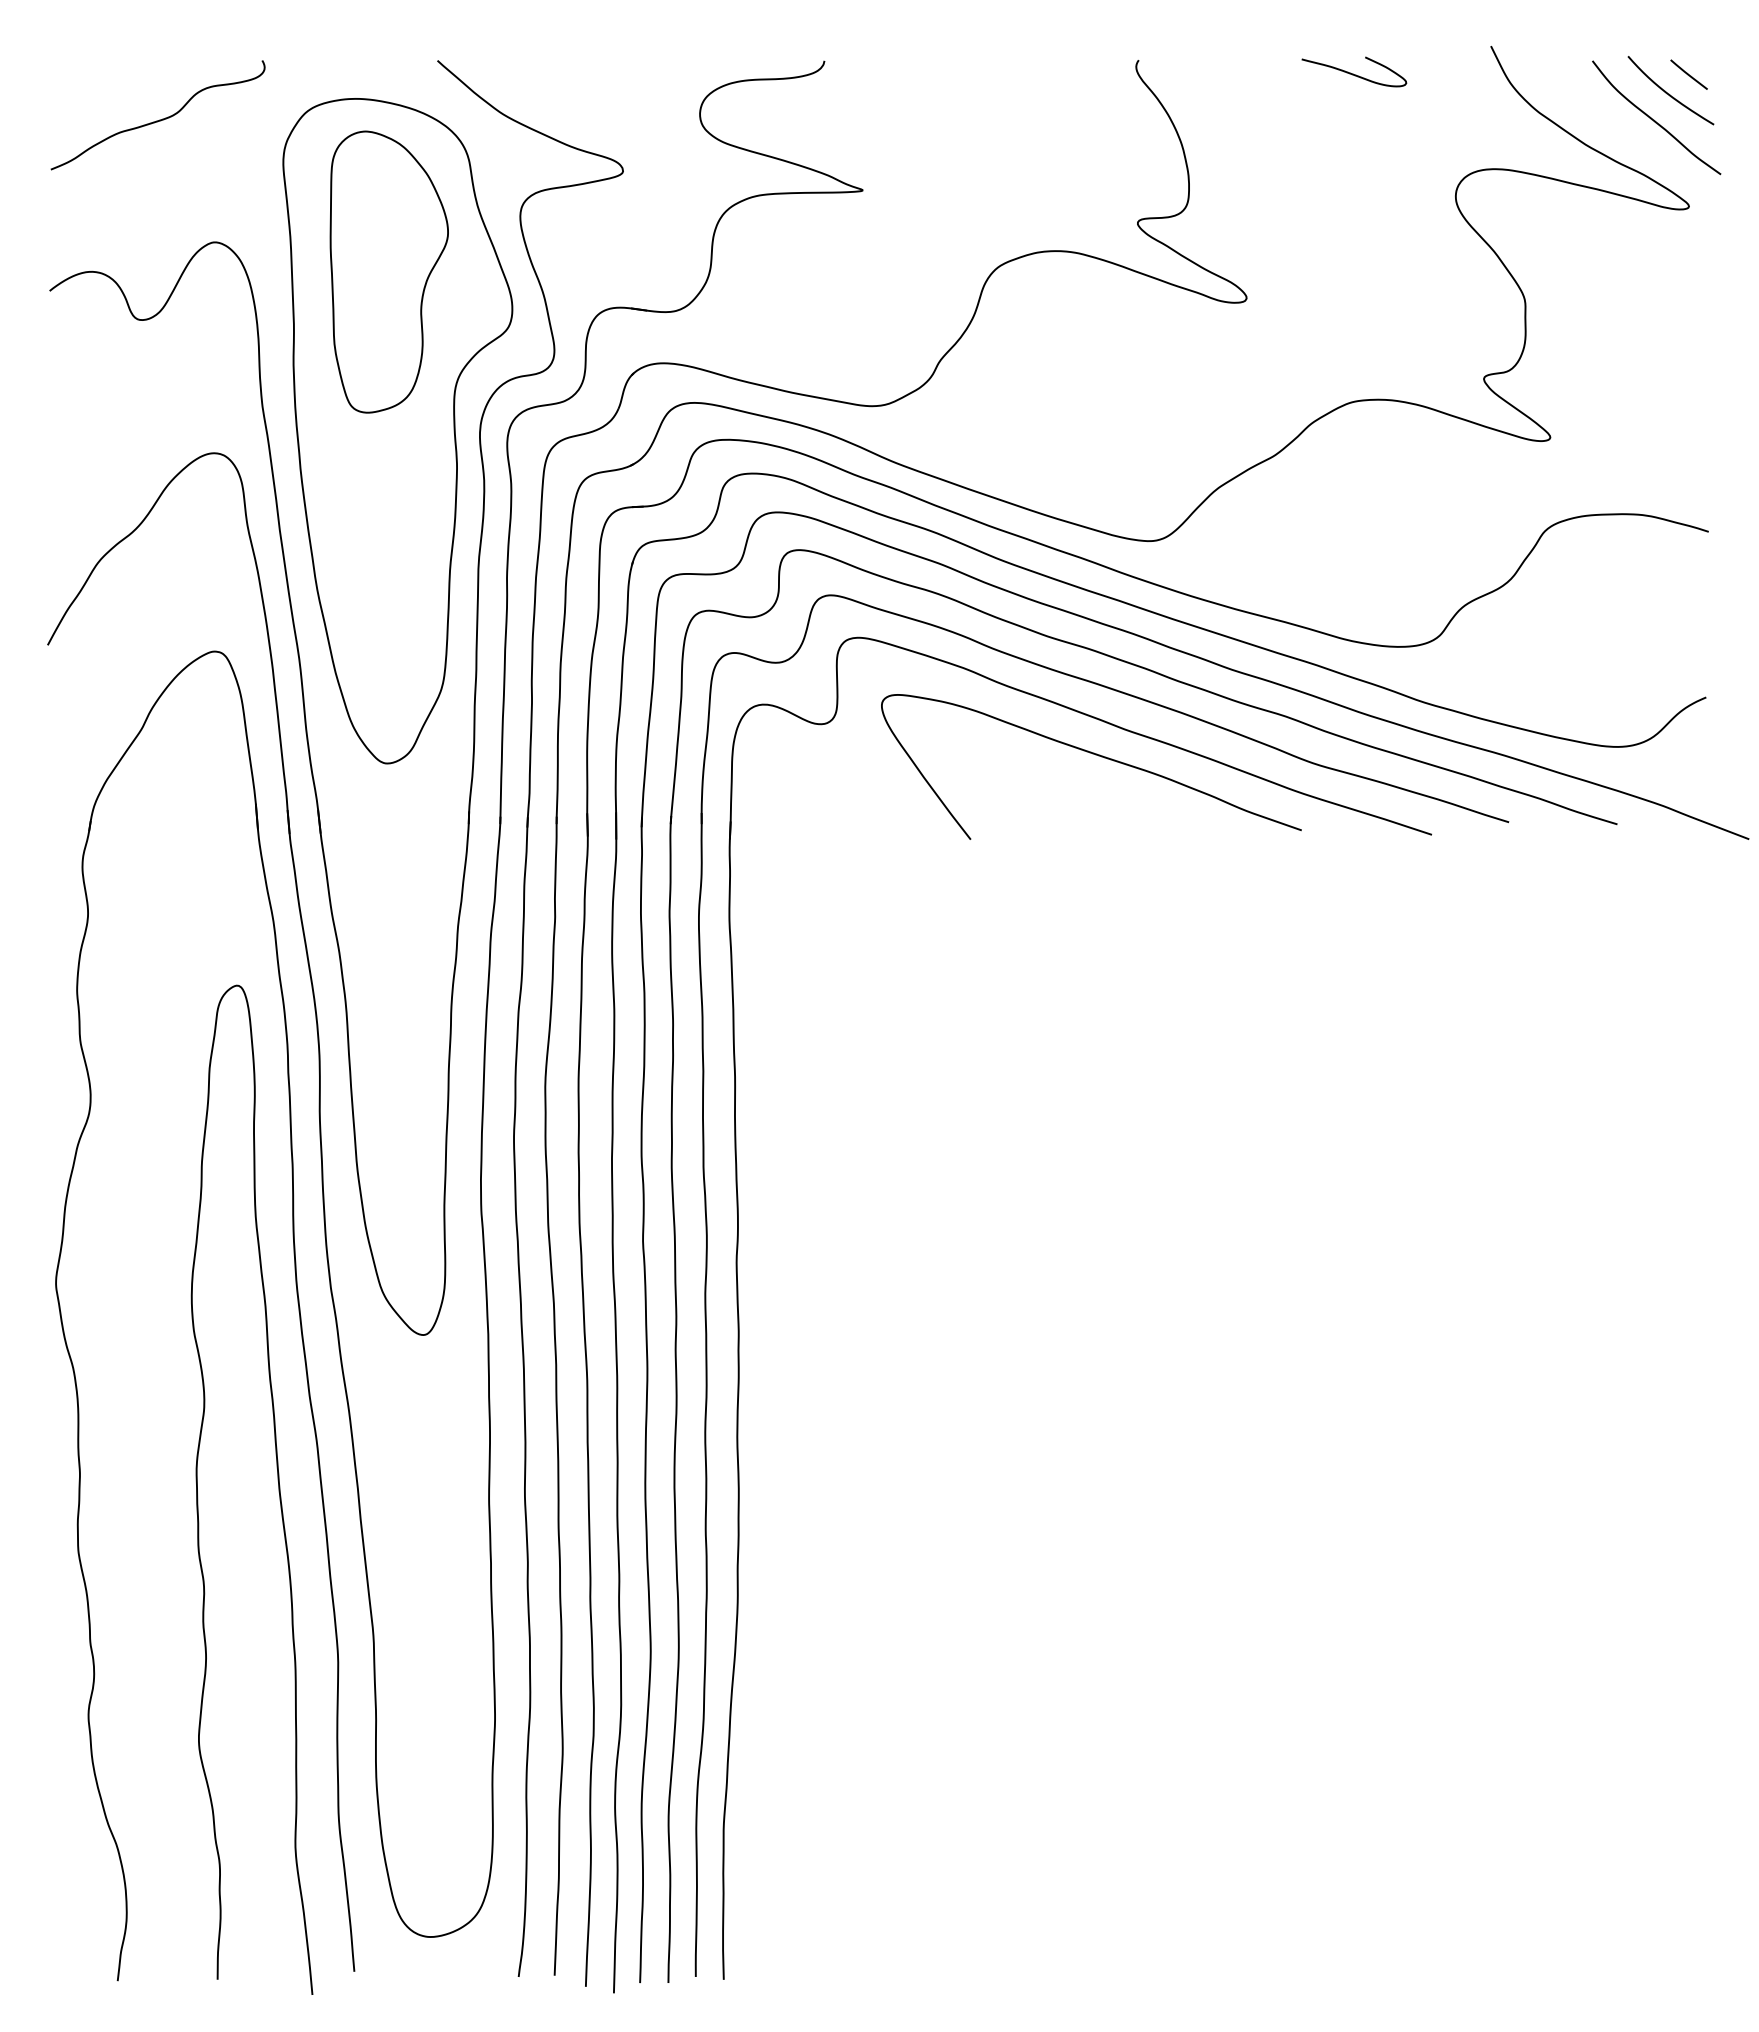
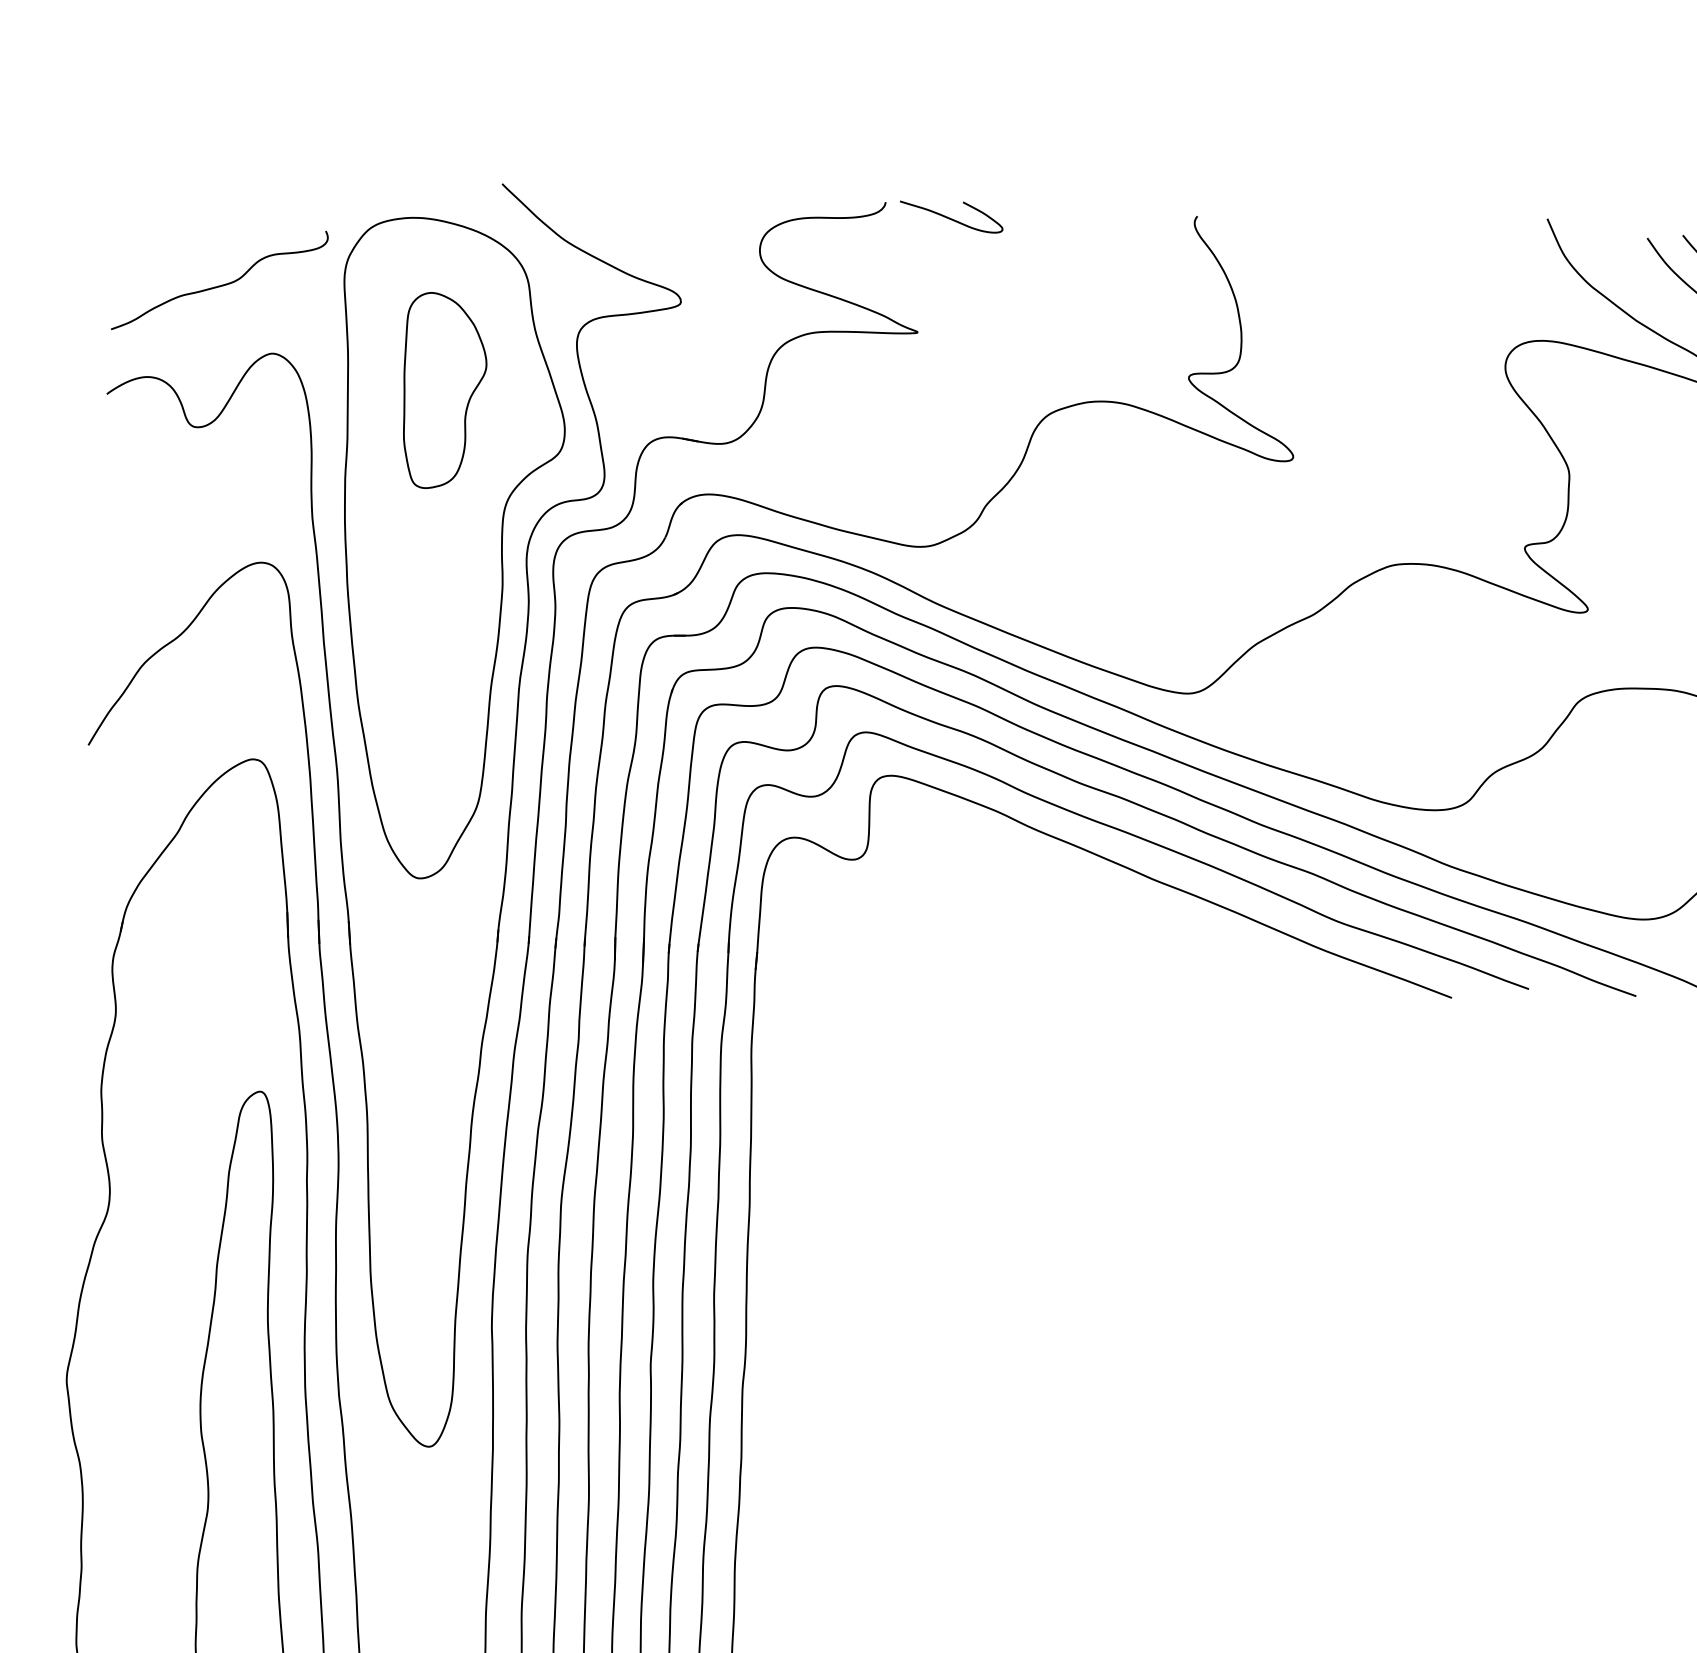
curve: (1353, 73) -> (950, 217), moved
curve: (159, 119) -> (221, 284), moved
part: (388, 271) -> (443, 390), size x0.7
curve: (1095, 755) -> (1122, 903), removed

